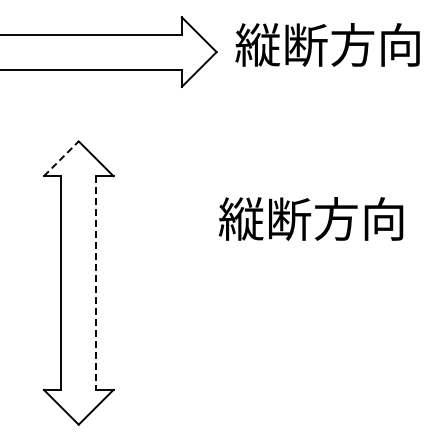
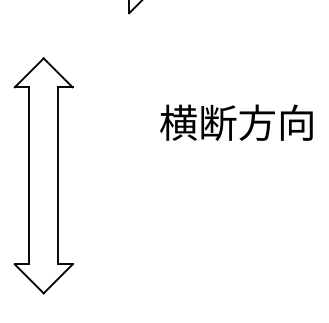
line: (61, 158) -> (29, 72), dashed -> solid
text: (240, 218) -> (177, 122), 縦断方向 -> 横断方向
line: (96, 283) -> (58, 176), dashed -> solid

